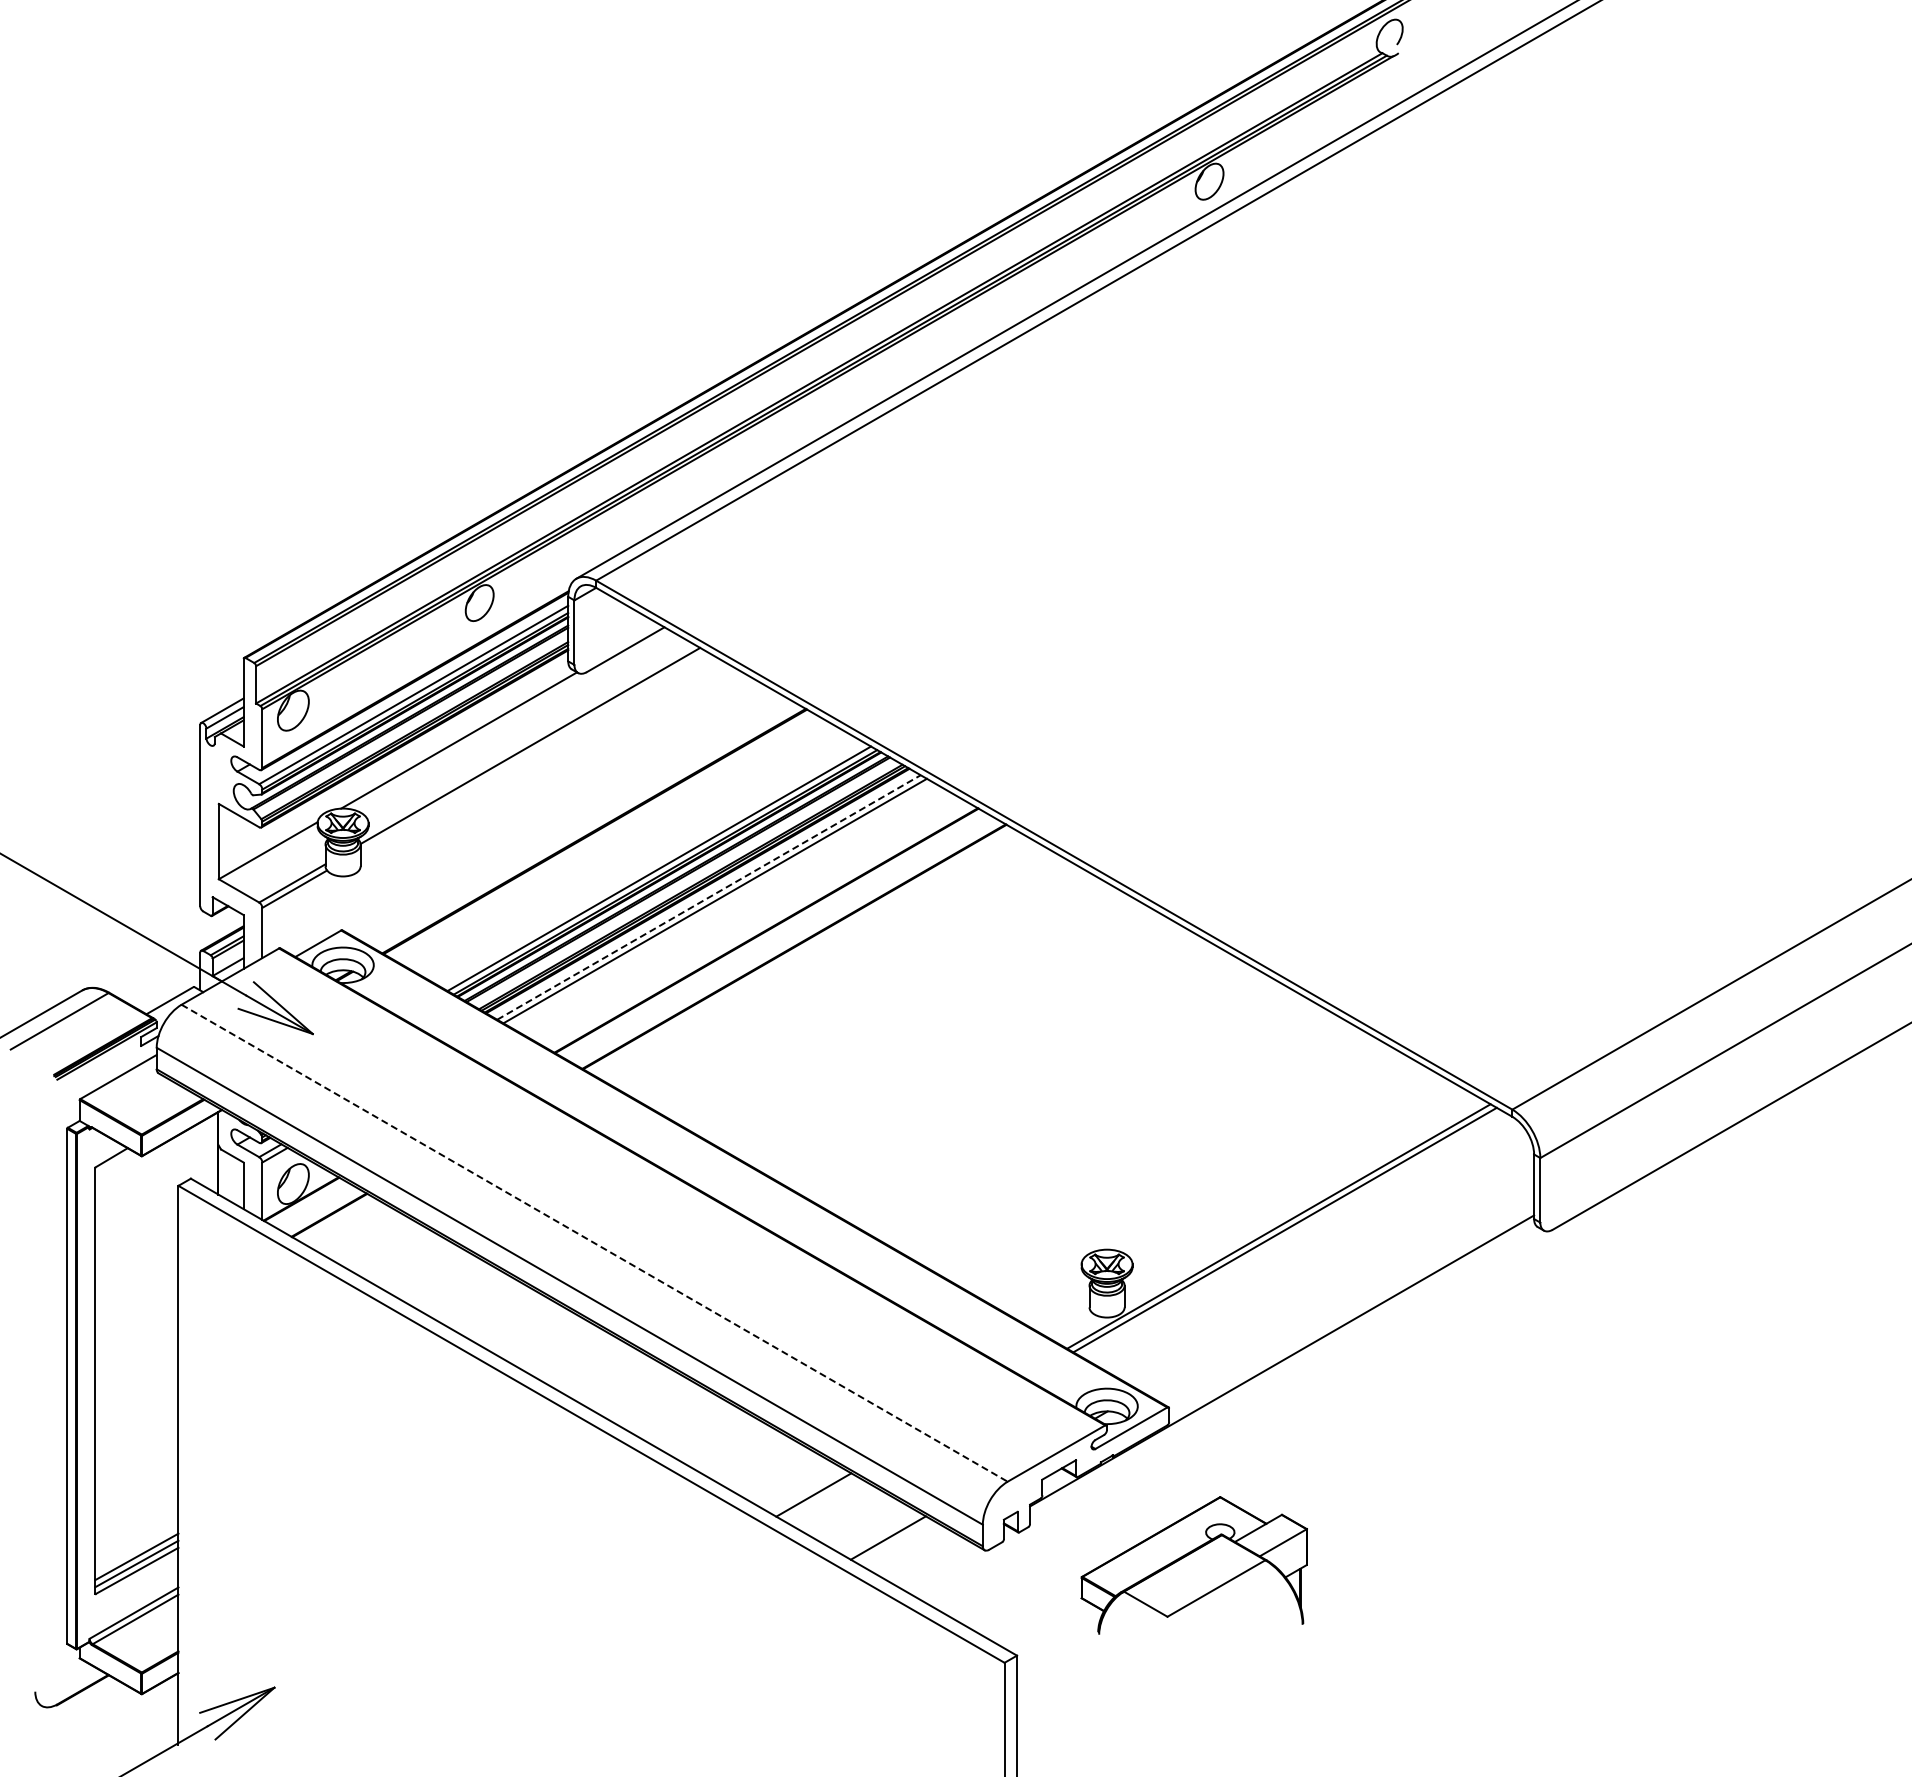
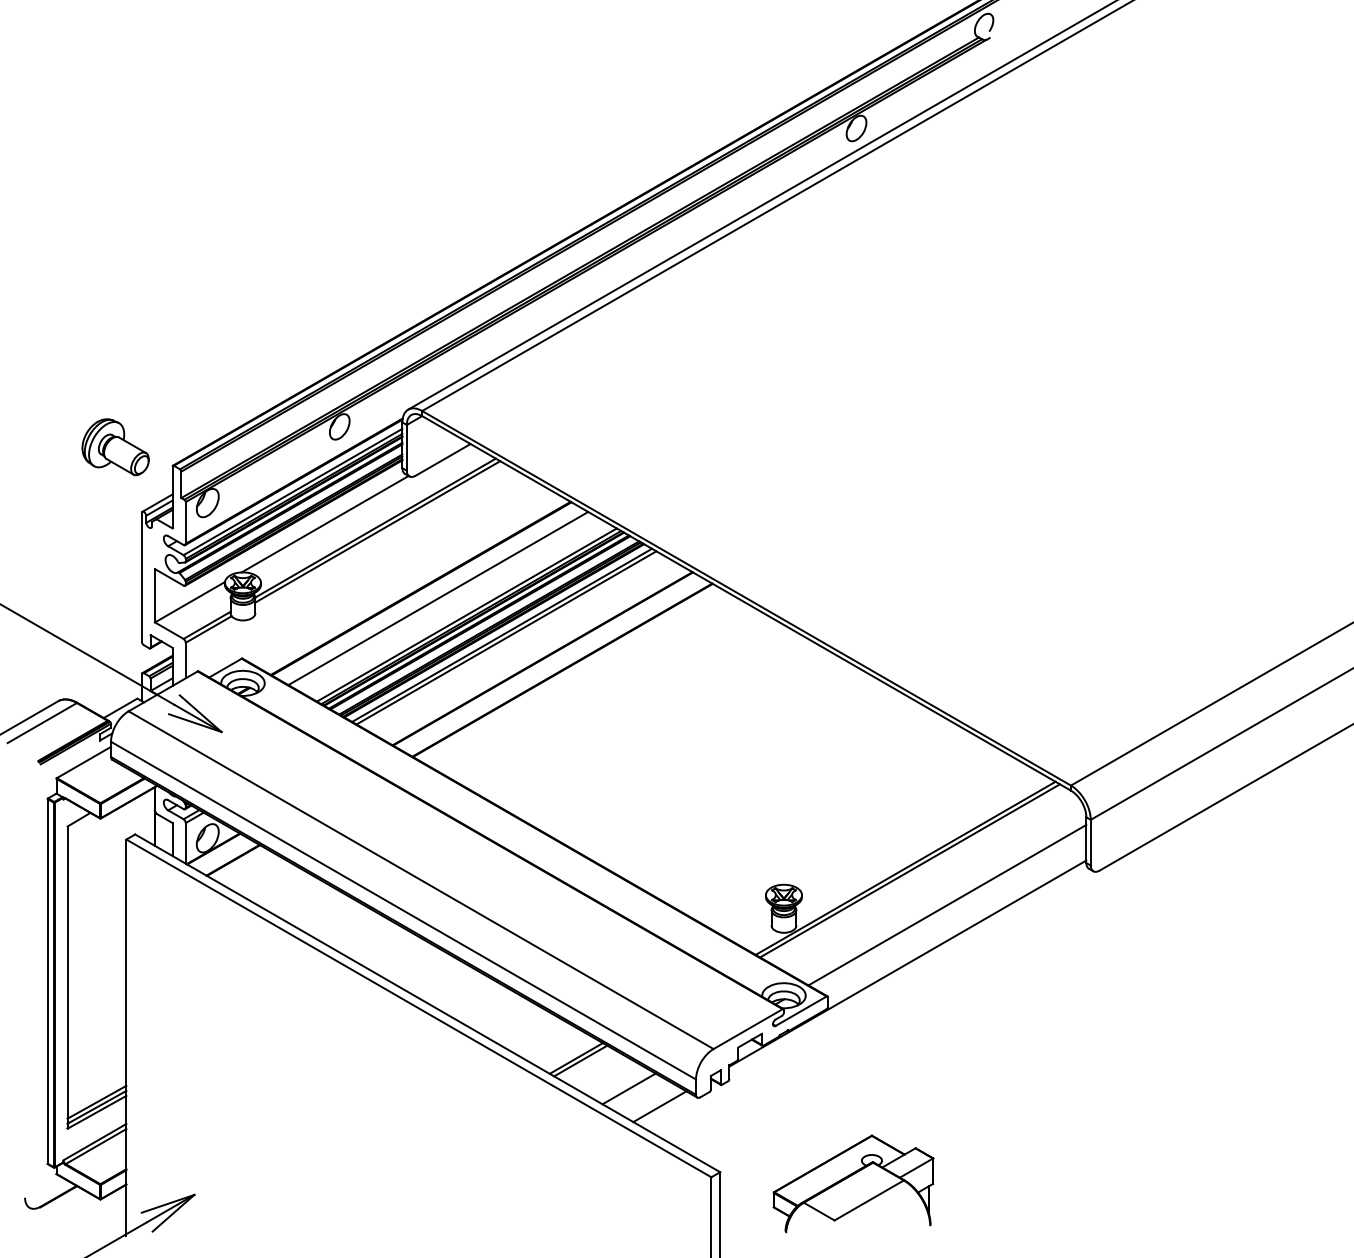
part: (162, 631) -> (115, 447), added
line: (533, 751) -> (377, 531), added
line: (618, 845) -> (438, 598), added
line: (709, 897) -> (502, 635), dashed -> solid
line: (594, 1243) -> (421, 880), dashed -> solid
line: (1337, 1278) -> (947, 905), added
line: (819, 1498) -> (580, 1060), added
line: (931, 1562) -> (659, 1106), added
part: (1193, 1565) -> (852, 1184), moved

